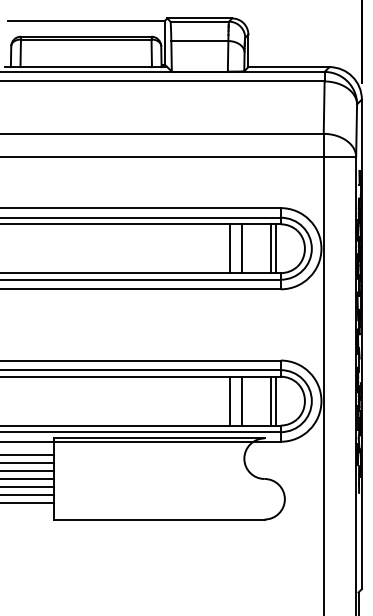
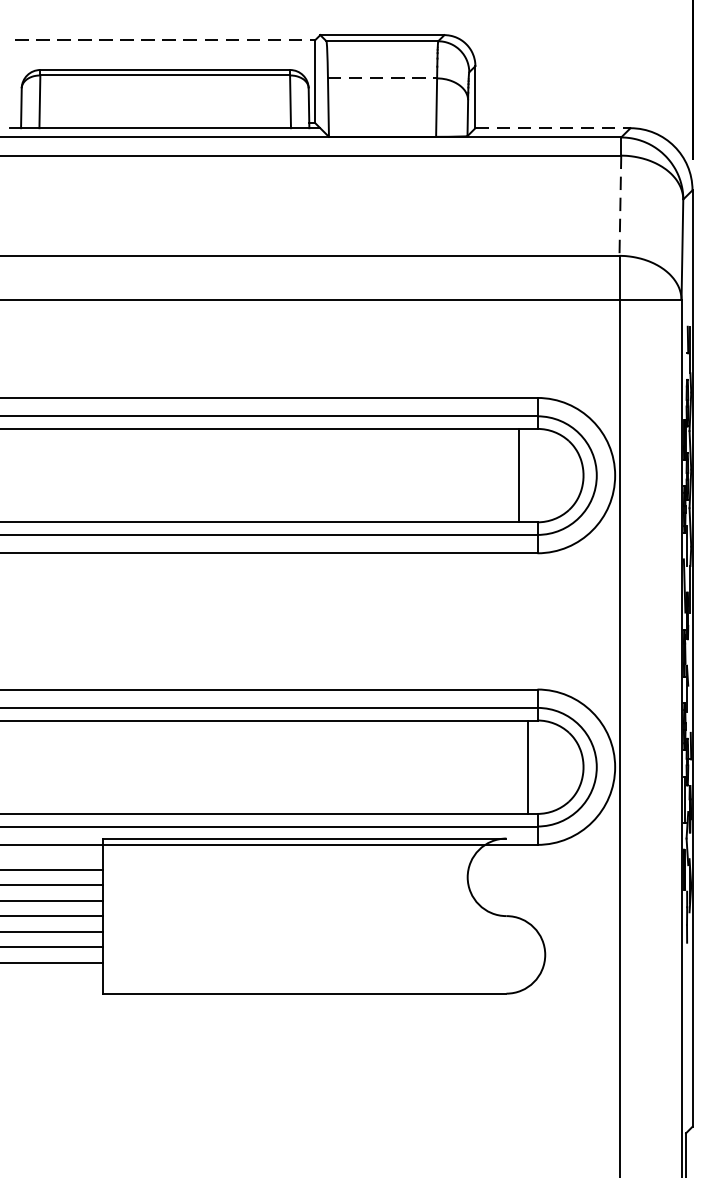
line: (86, 21) -> (165, 40), solid -> dashed
line: (199, 41) -> (381, 79), solid -> dashed
line: (288, 67) -> (552, 128), solid -> dashed
line: (324, 108) -> (620, 207), solid -> dashed
line: (230, 248) -> (441, 475), removed
line: (241, 248) -> (462, 475), removed
line: (275, 248) -> (527, 475), removed
line: (230, 400) -> (441, 765), removed
line: (241, 400) -> (462, 765), removed
line: (271, 400) -> (519, 765), removed

